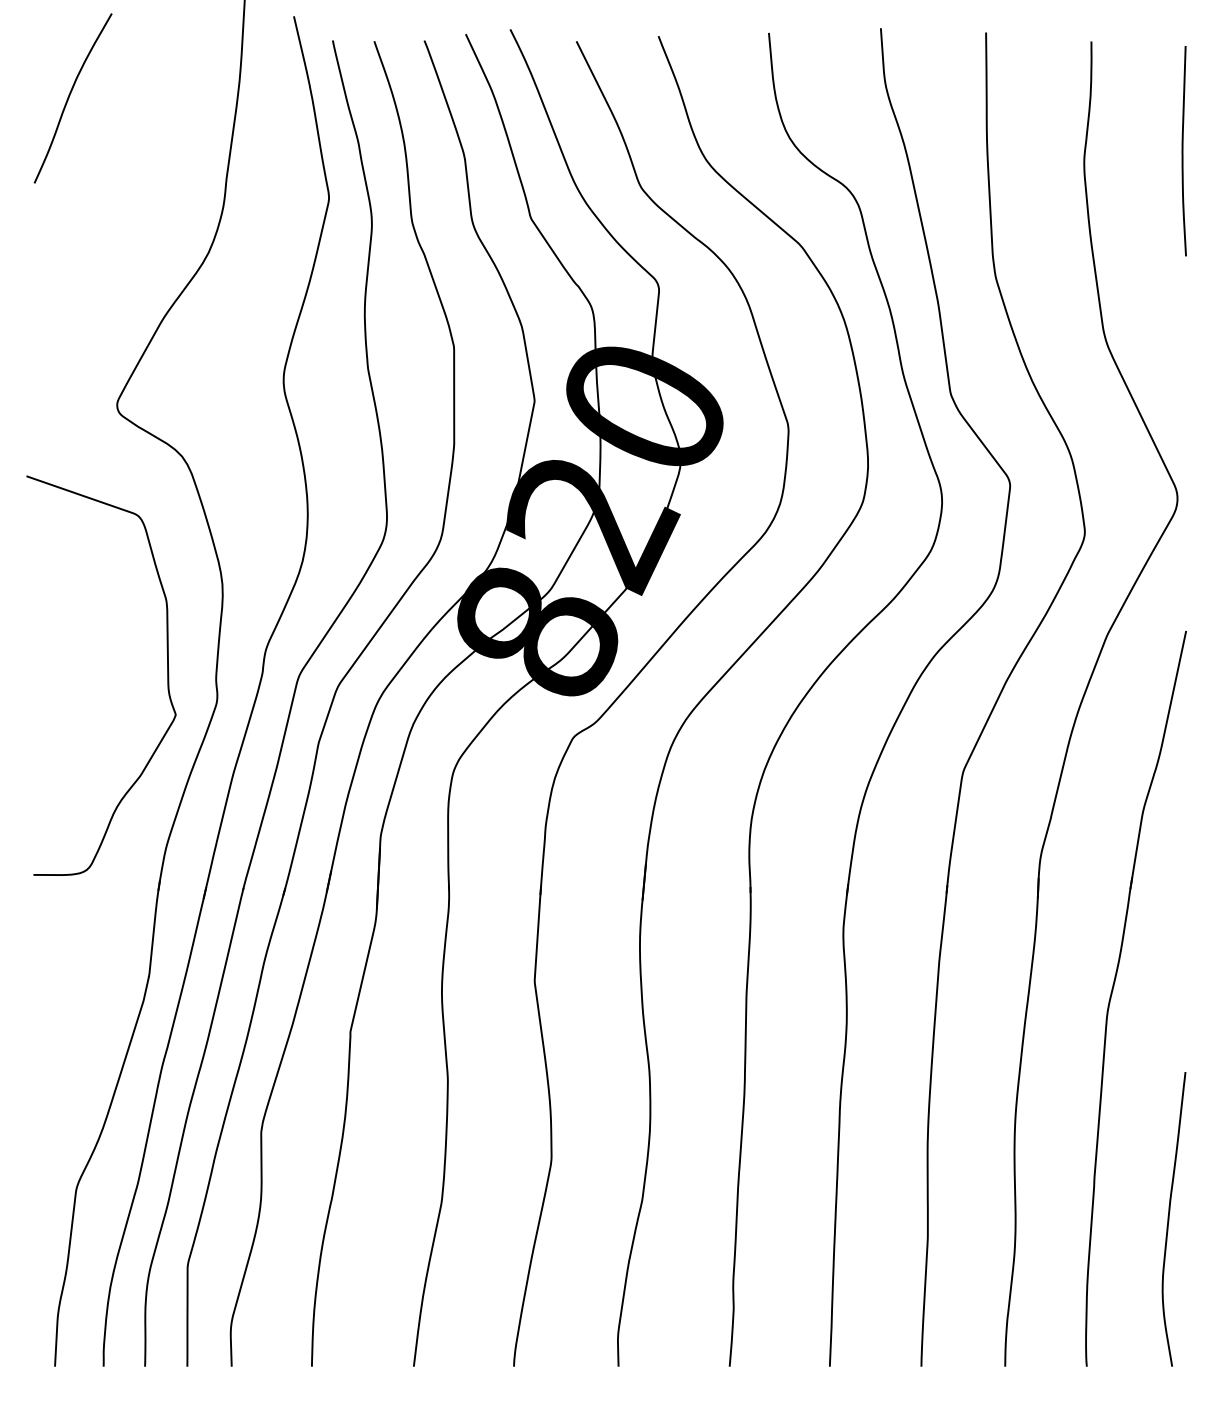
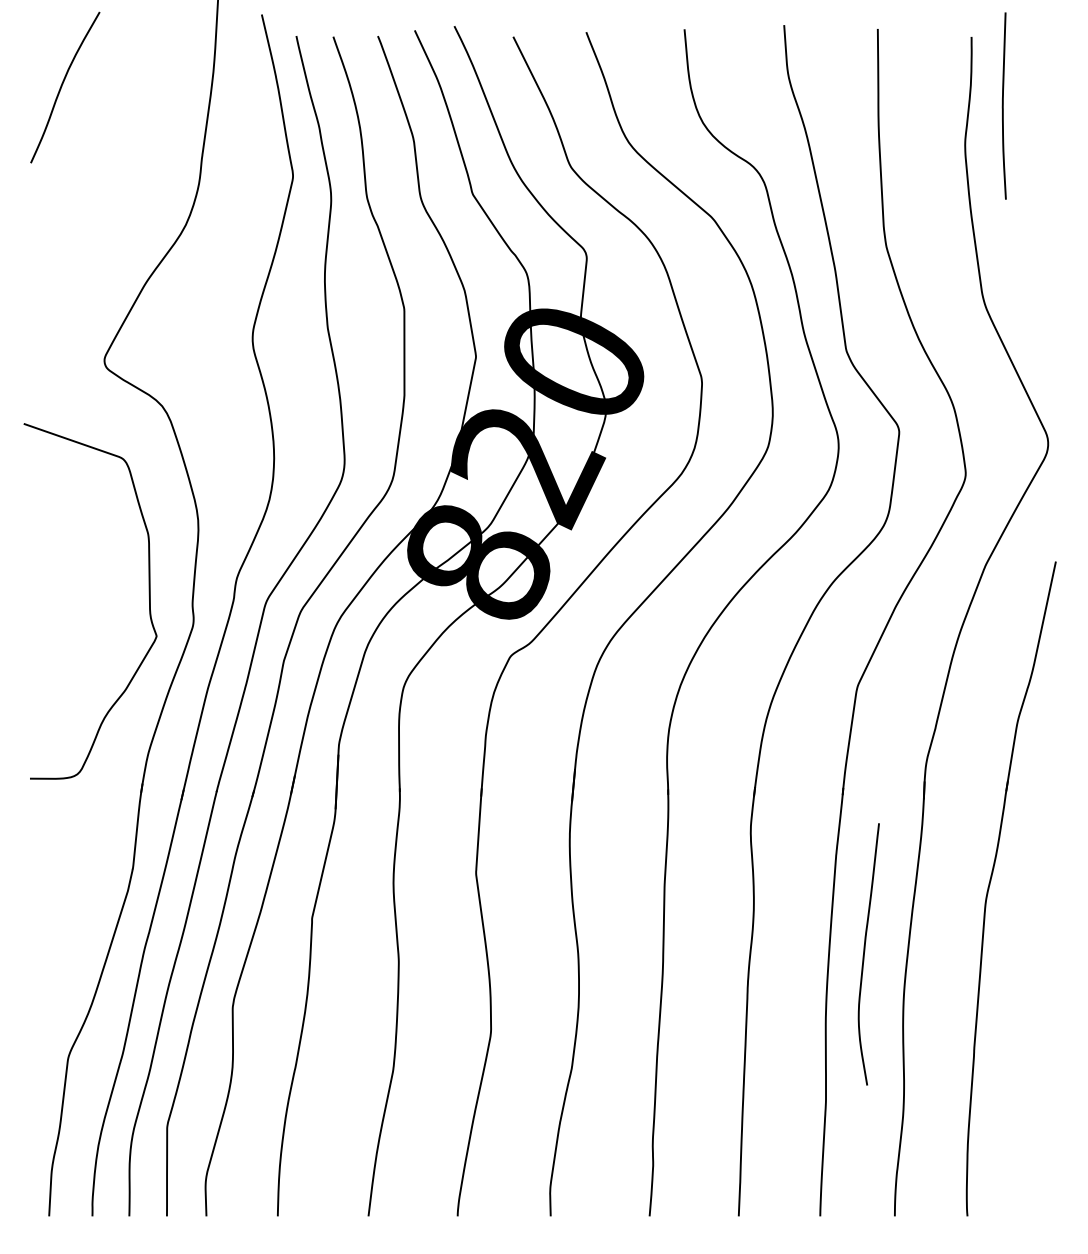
curve: (1183, 151) -> (1003, 106), moved
curve: (1169, 1219) -> (864, 954), moved

